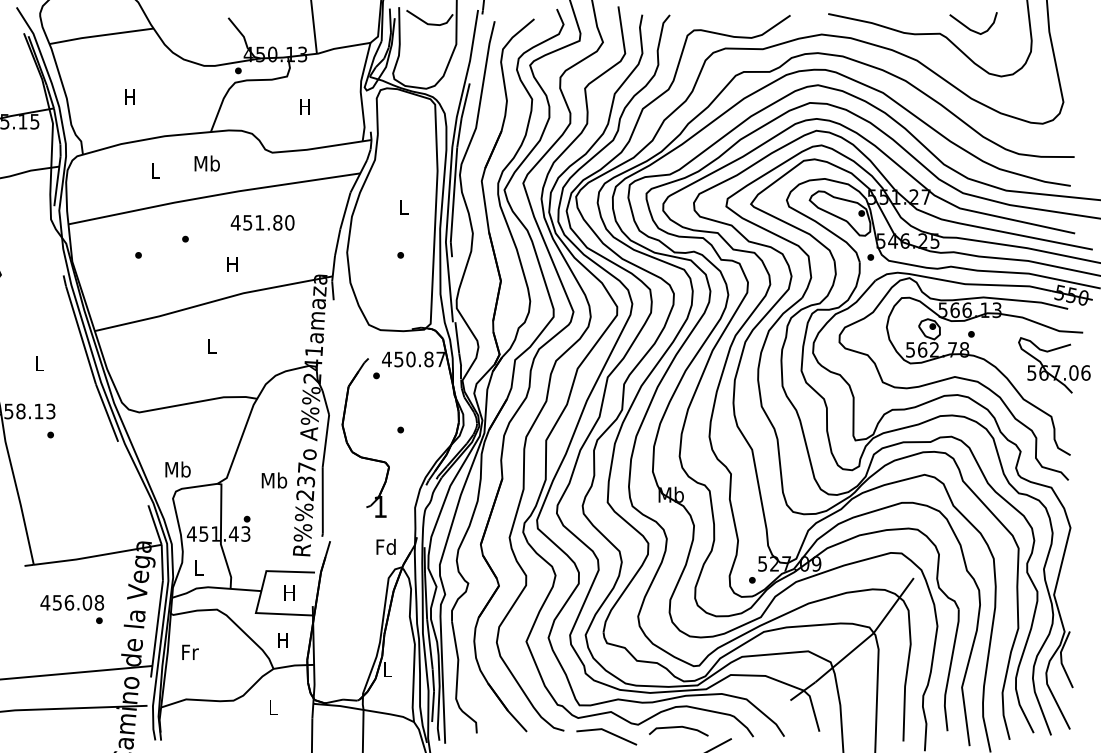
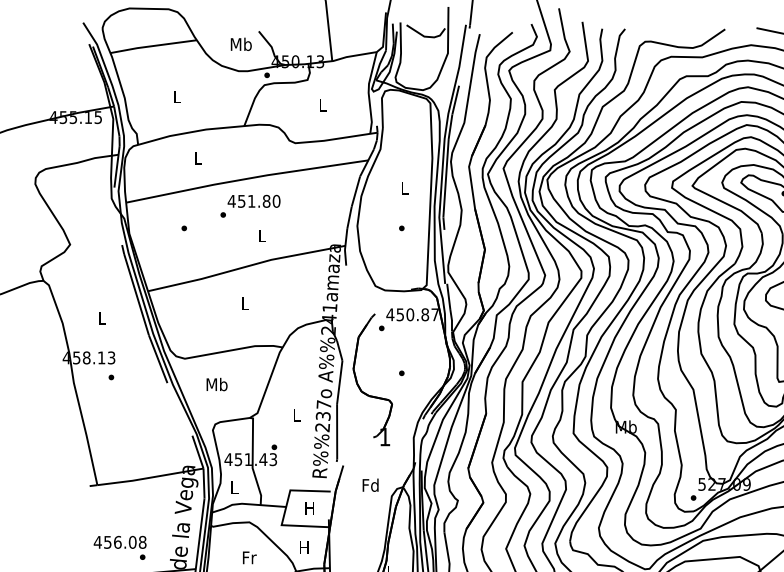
text: (129, 96) -> (176, 96), H -> L
text: (304, 106) -> (321, 104), H -> L
text: (206, 163) -> (240, 44), moved
text: (262, 222) -> (253, 201), moved
text: (232, 264) -> (262, 235), H -> L
text: (177, 469) -> (216, 384), moved
text: (274, 480) -> (297, 415), Mb -> L
text: (385, 546) -> (370, 484), moved
text: (72, 609) -> (120, 547), moved
text: (190, 651) -> (249, 557), moved

